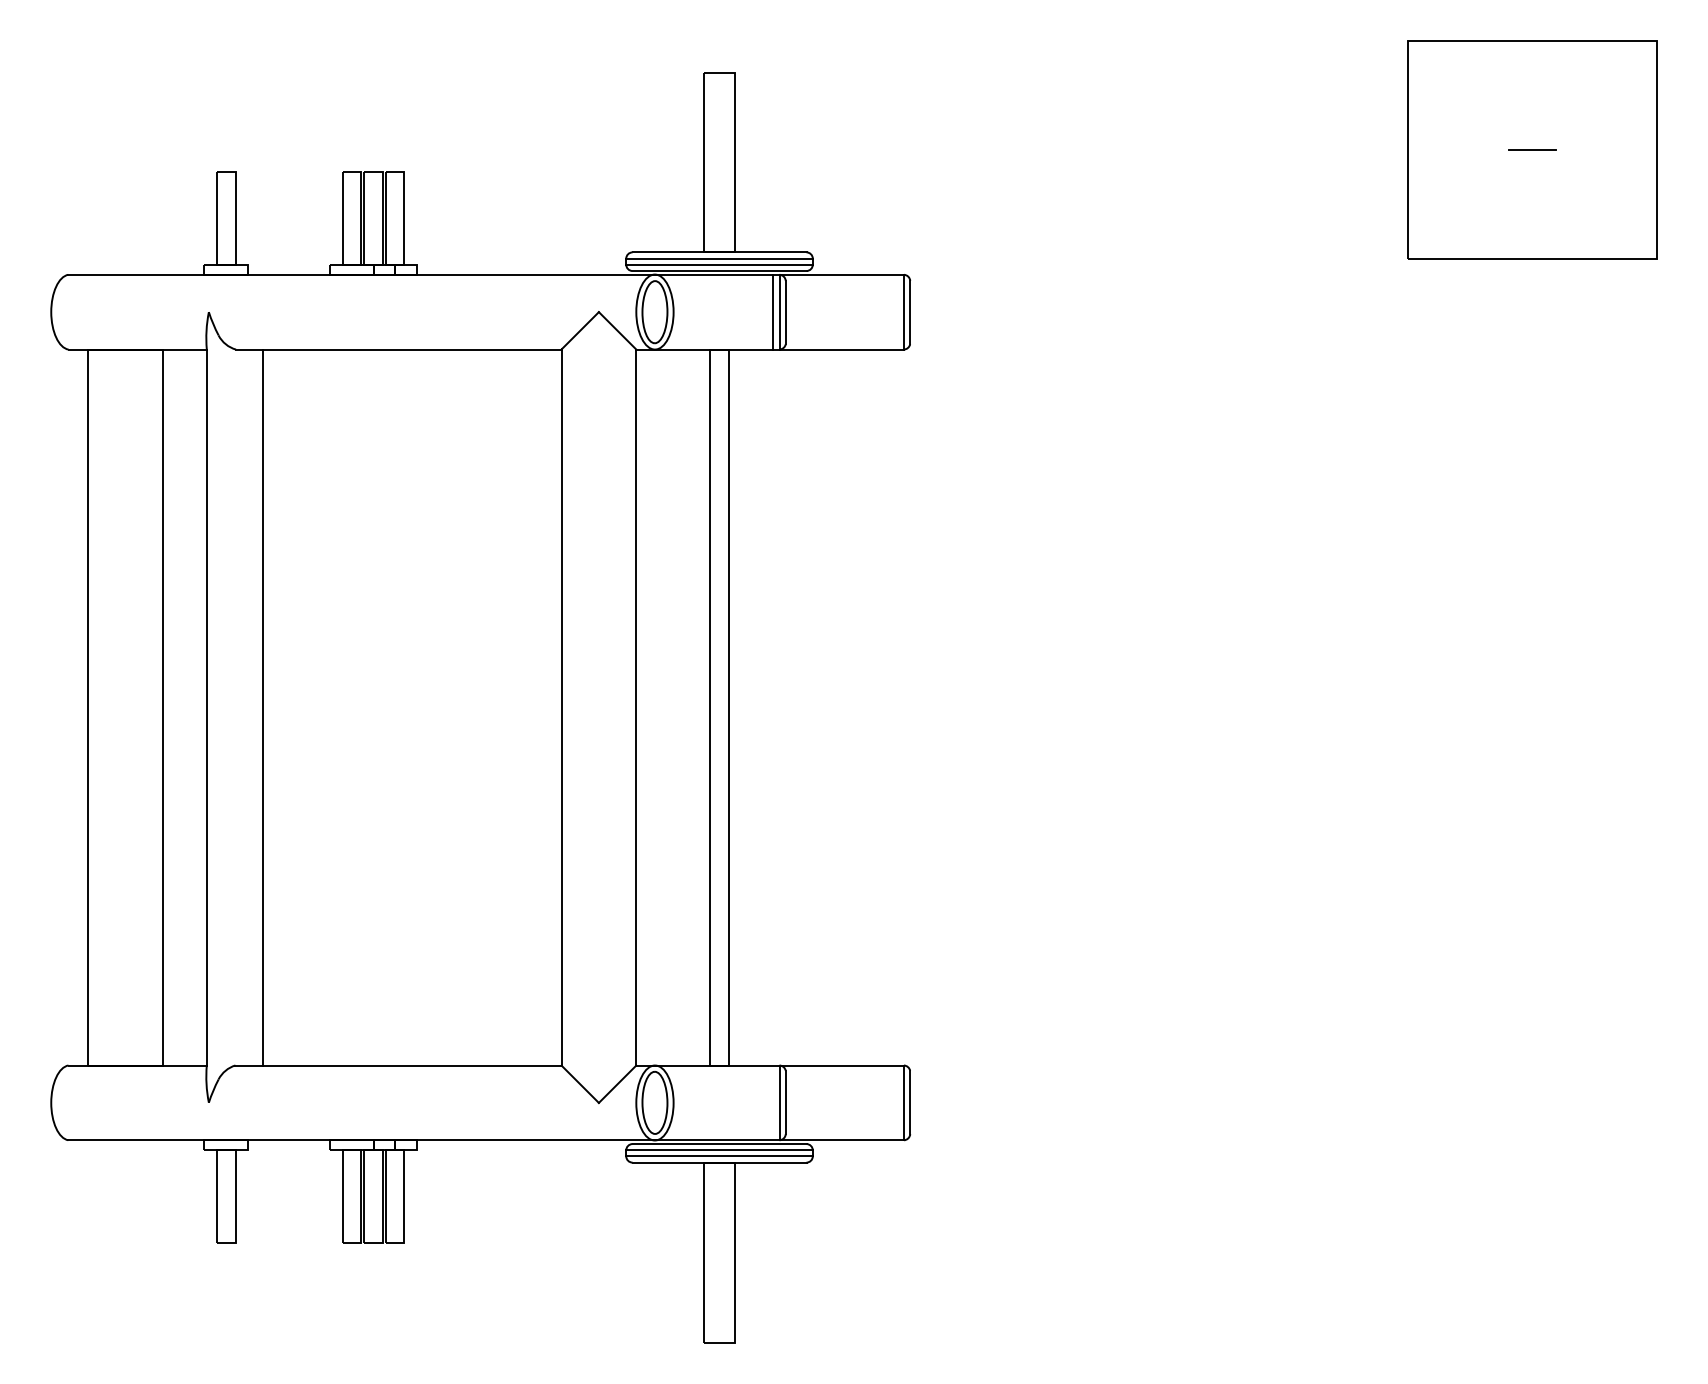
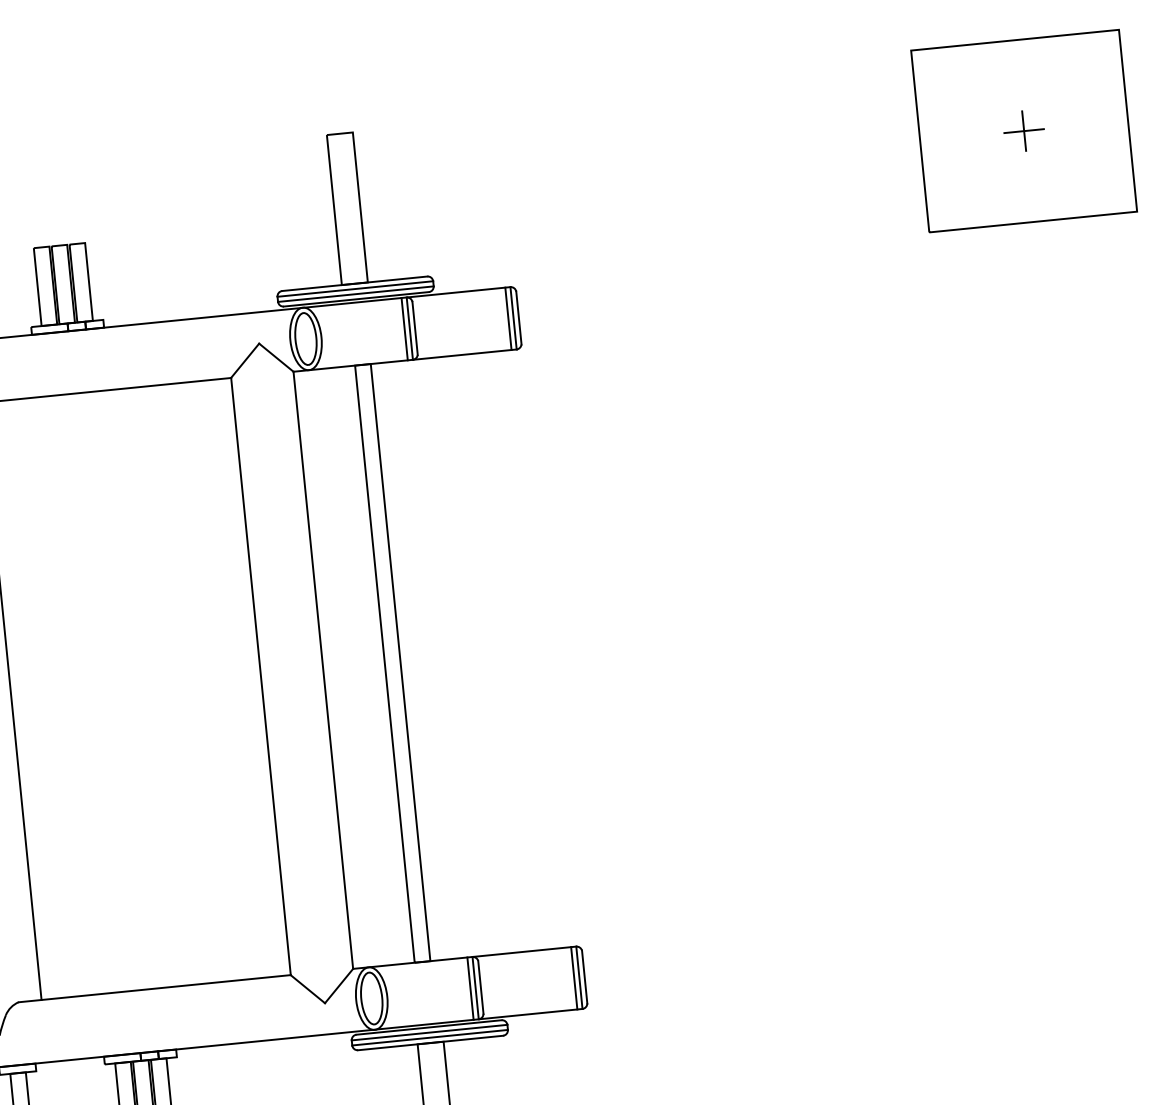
line: (1532, 150) -> (1024, 131), added
line: (897, 311) -> (508, 318), added
line: (773, 1102) -> (470, 988), added
line: (897, 1102) -> (574, 978), added

